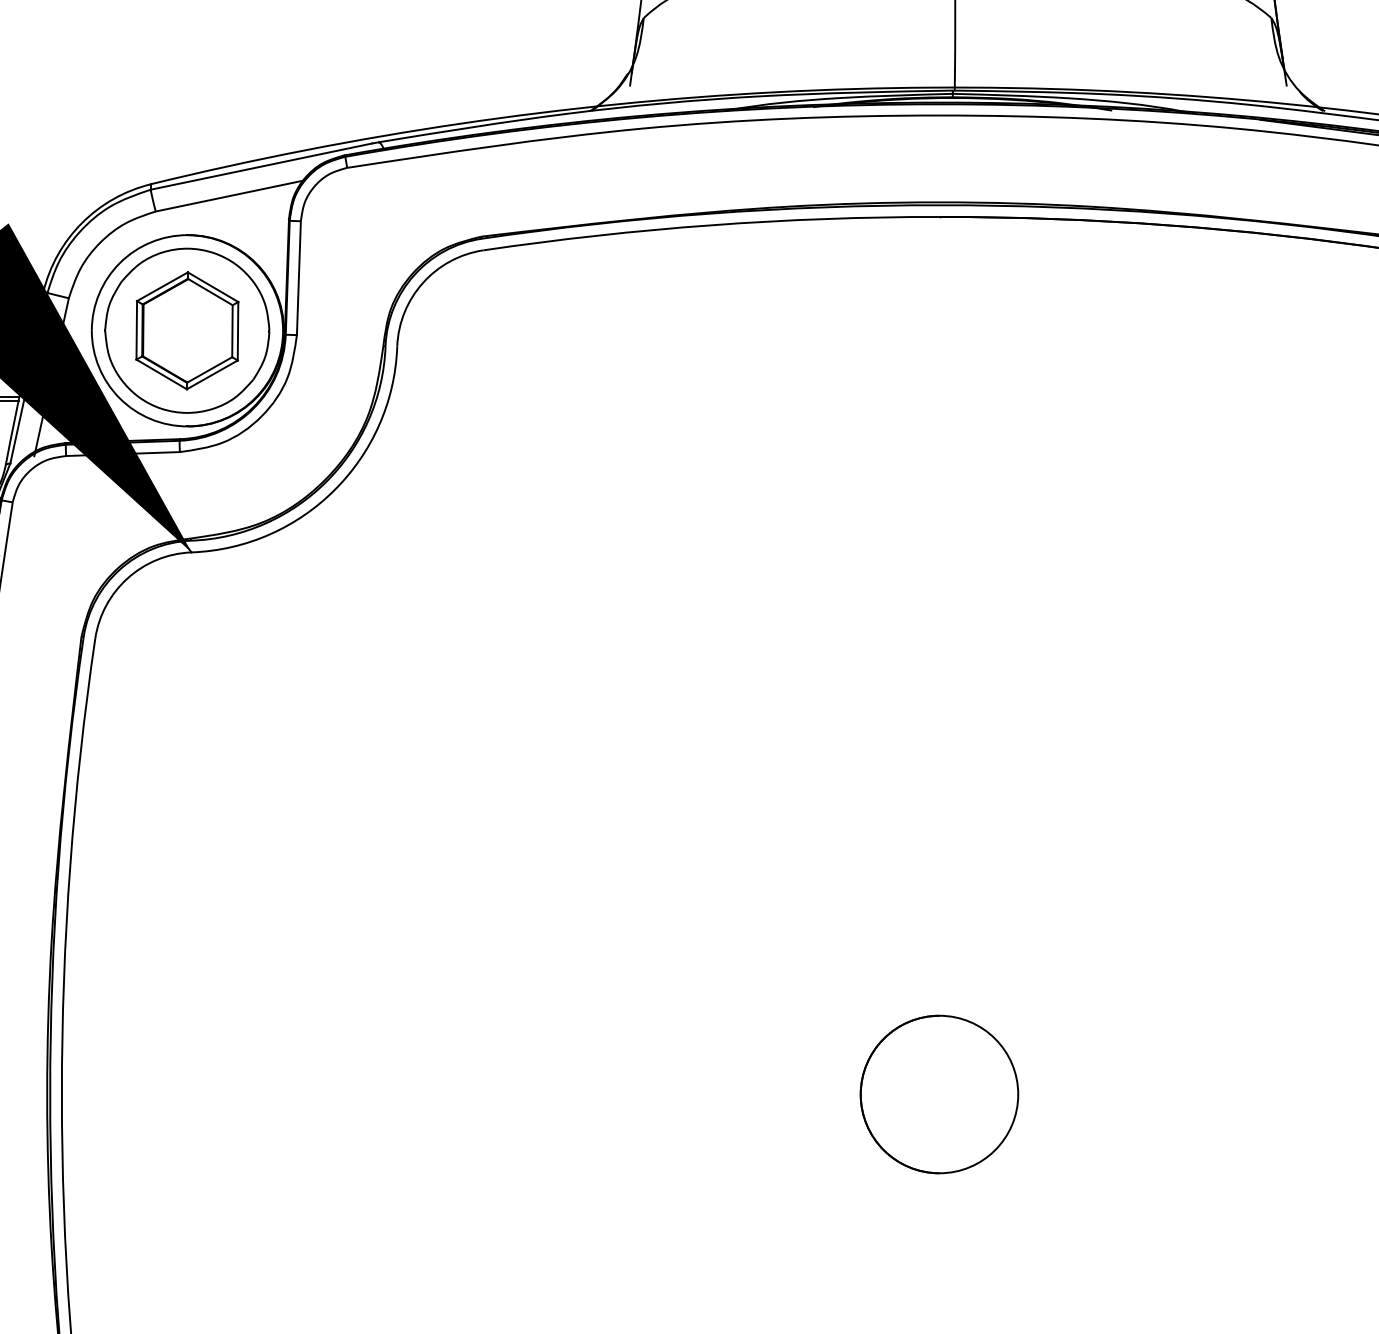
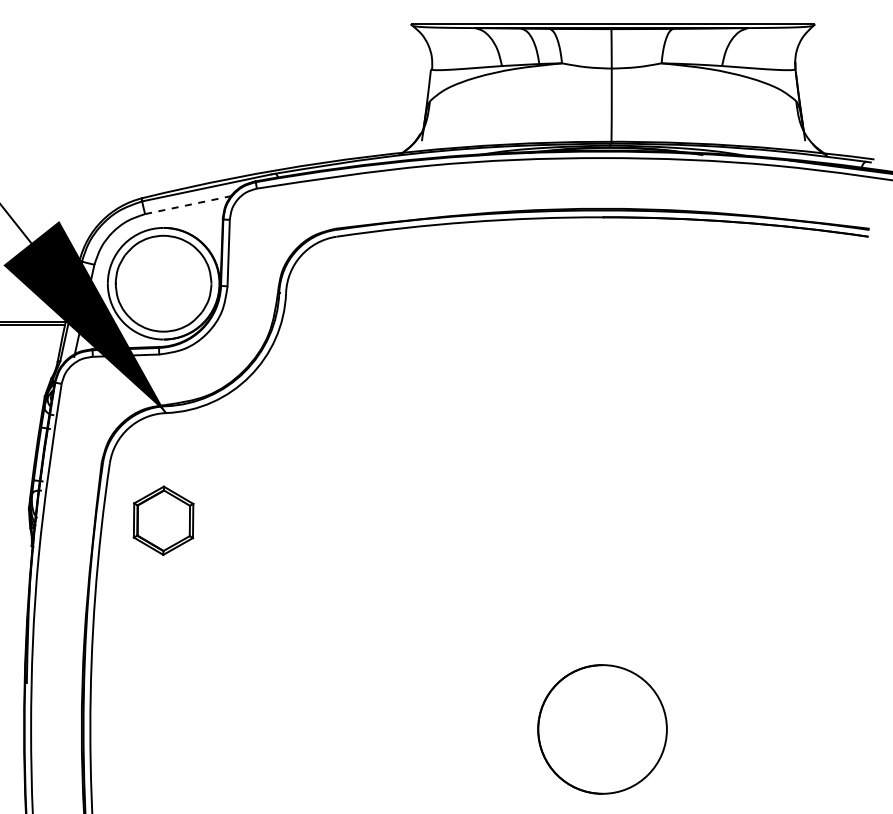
line: (231, 195) -> (189, 204), solid -> dashed
part: (187, 330) -> (163, 520), moved
part: (939, 1094) -> (602, 729), size x1.4

